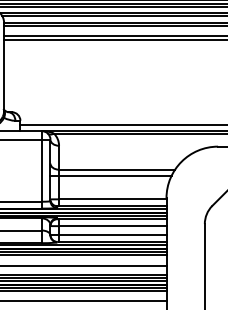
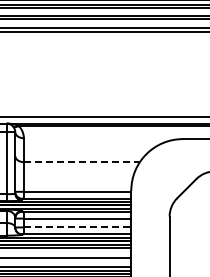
line: (117, 169) -> (82, 161), solid -> dashed
line: (110, 175) -> (75, 167), removed
line: (112, 234) -> (77, 226), solid -> dashed

